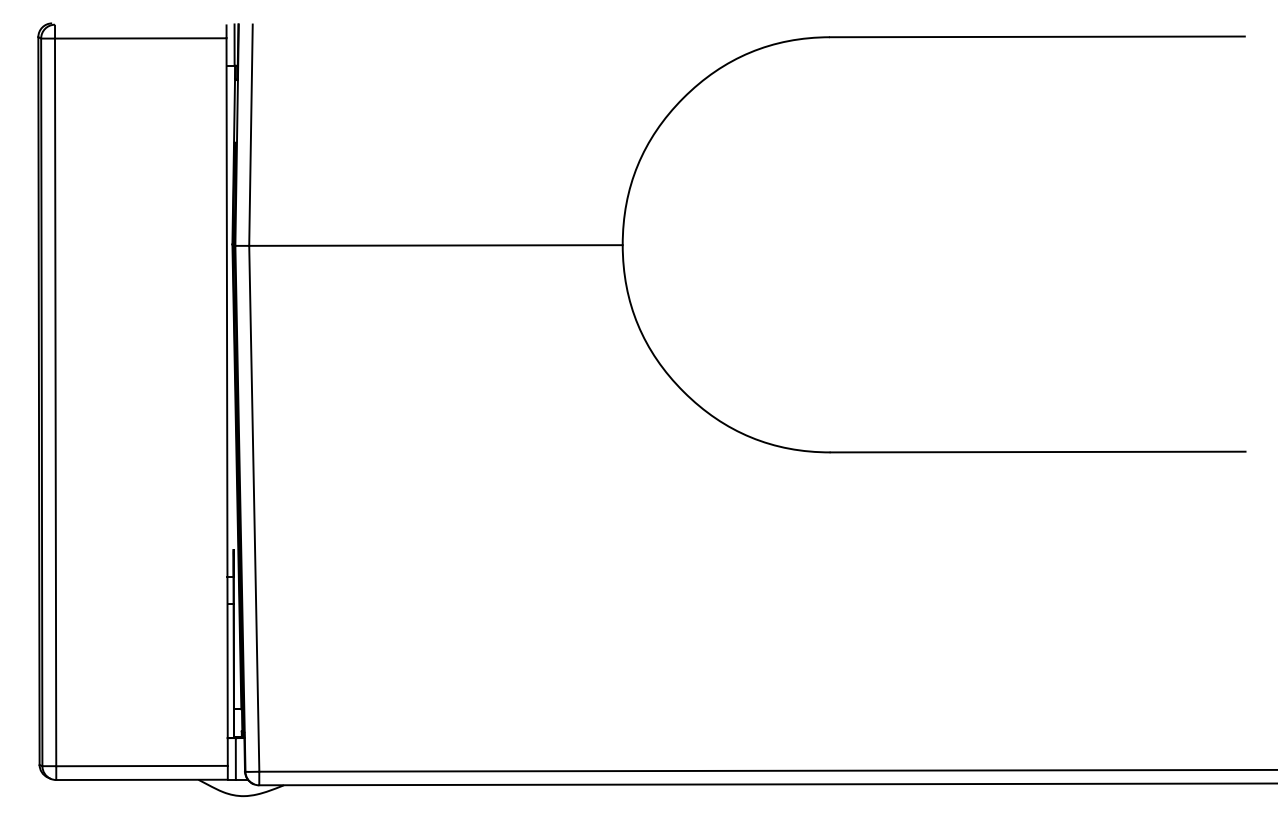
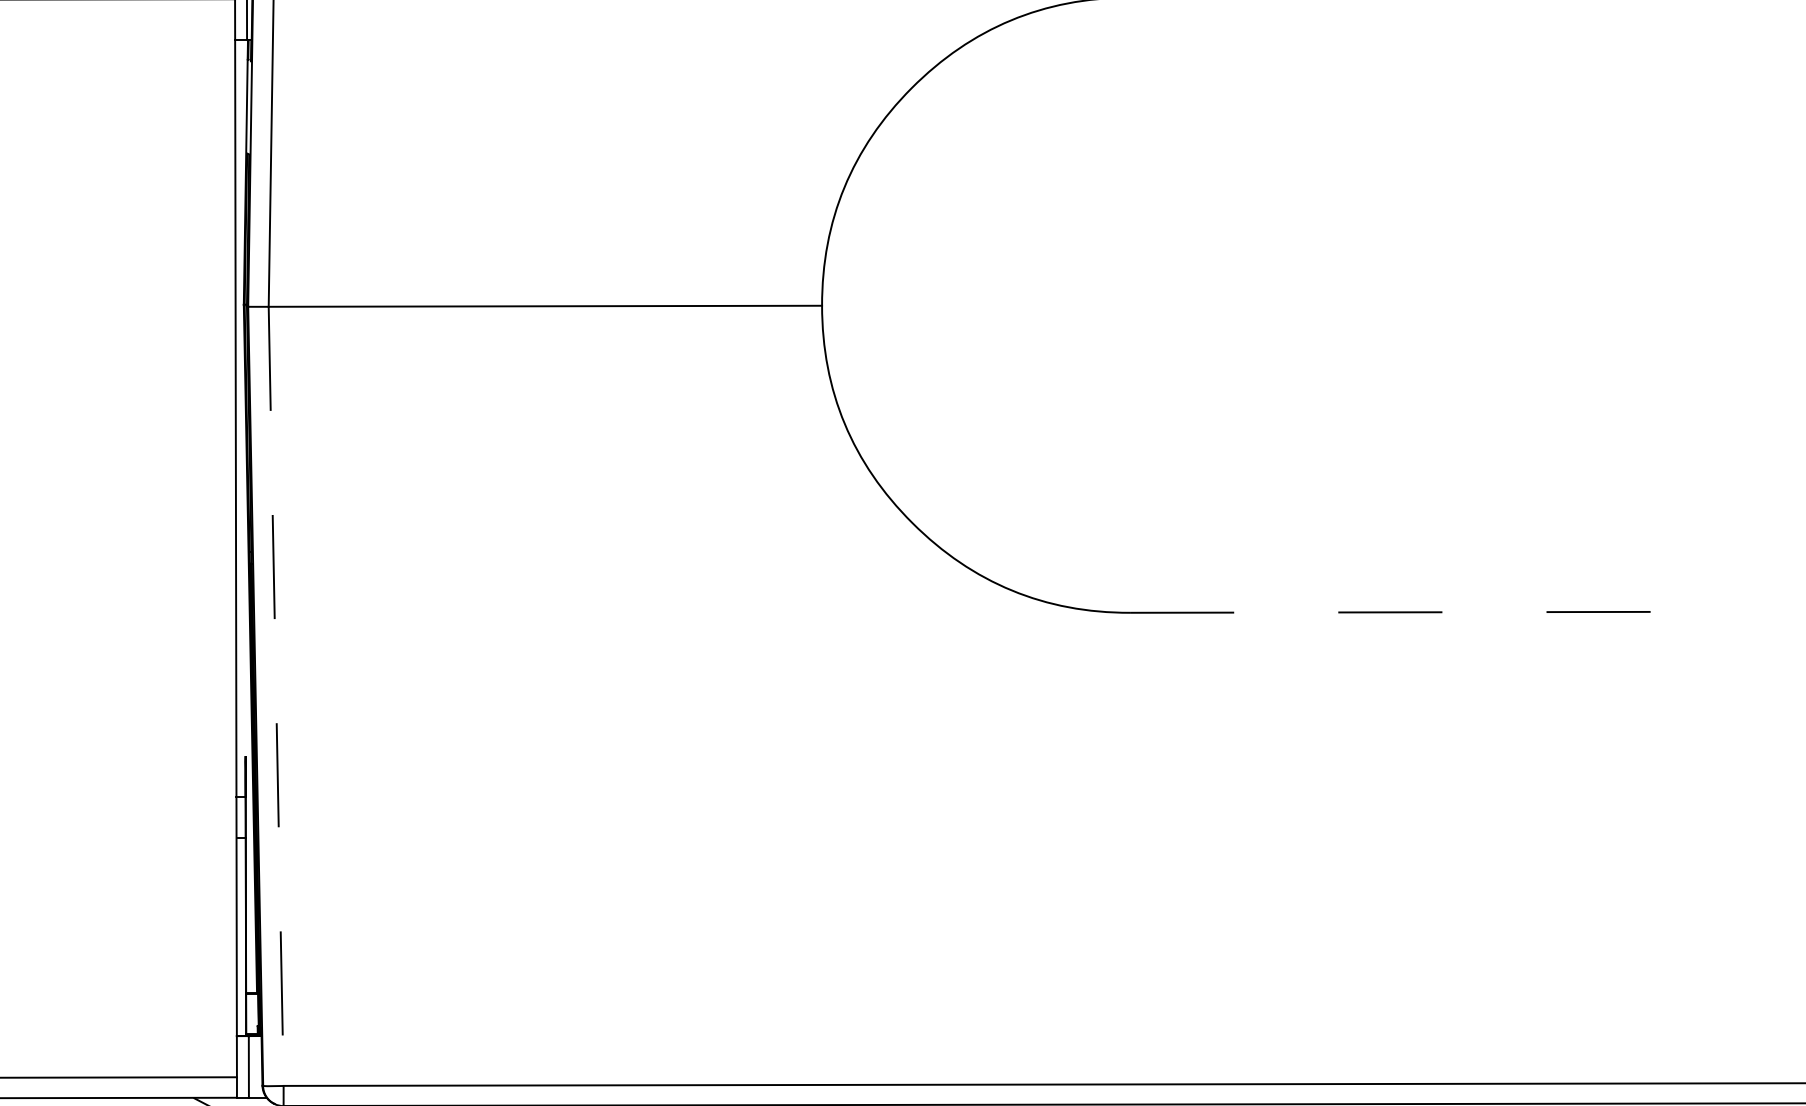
line: (1038, 452) -> (1438, 612), solid -> dashed
line: (254, 508) -> (276, 695), solid -> dashed

